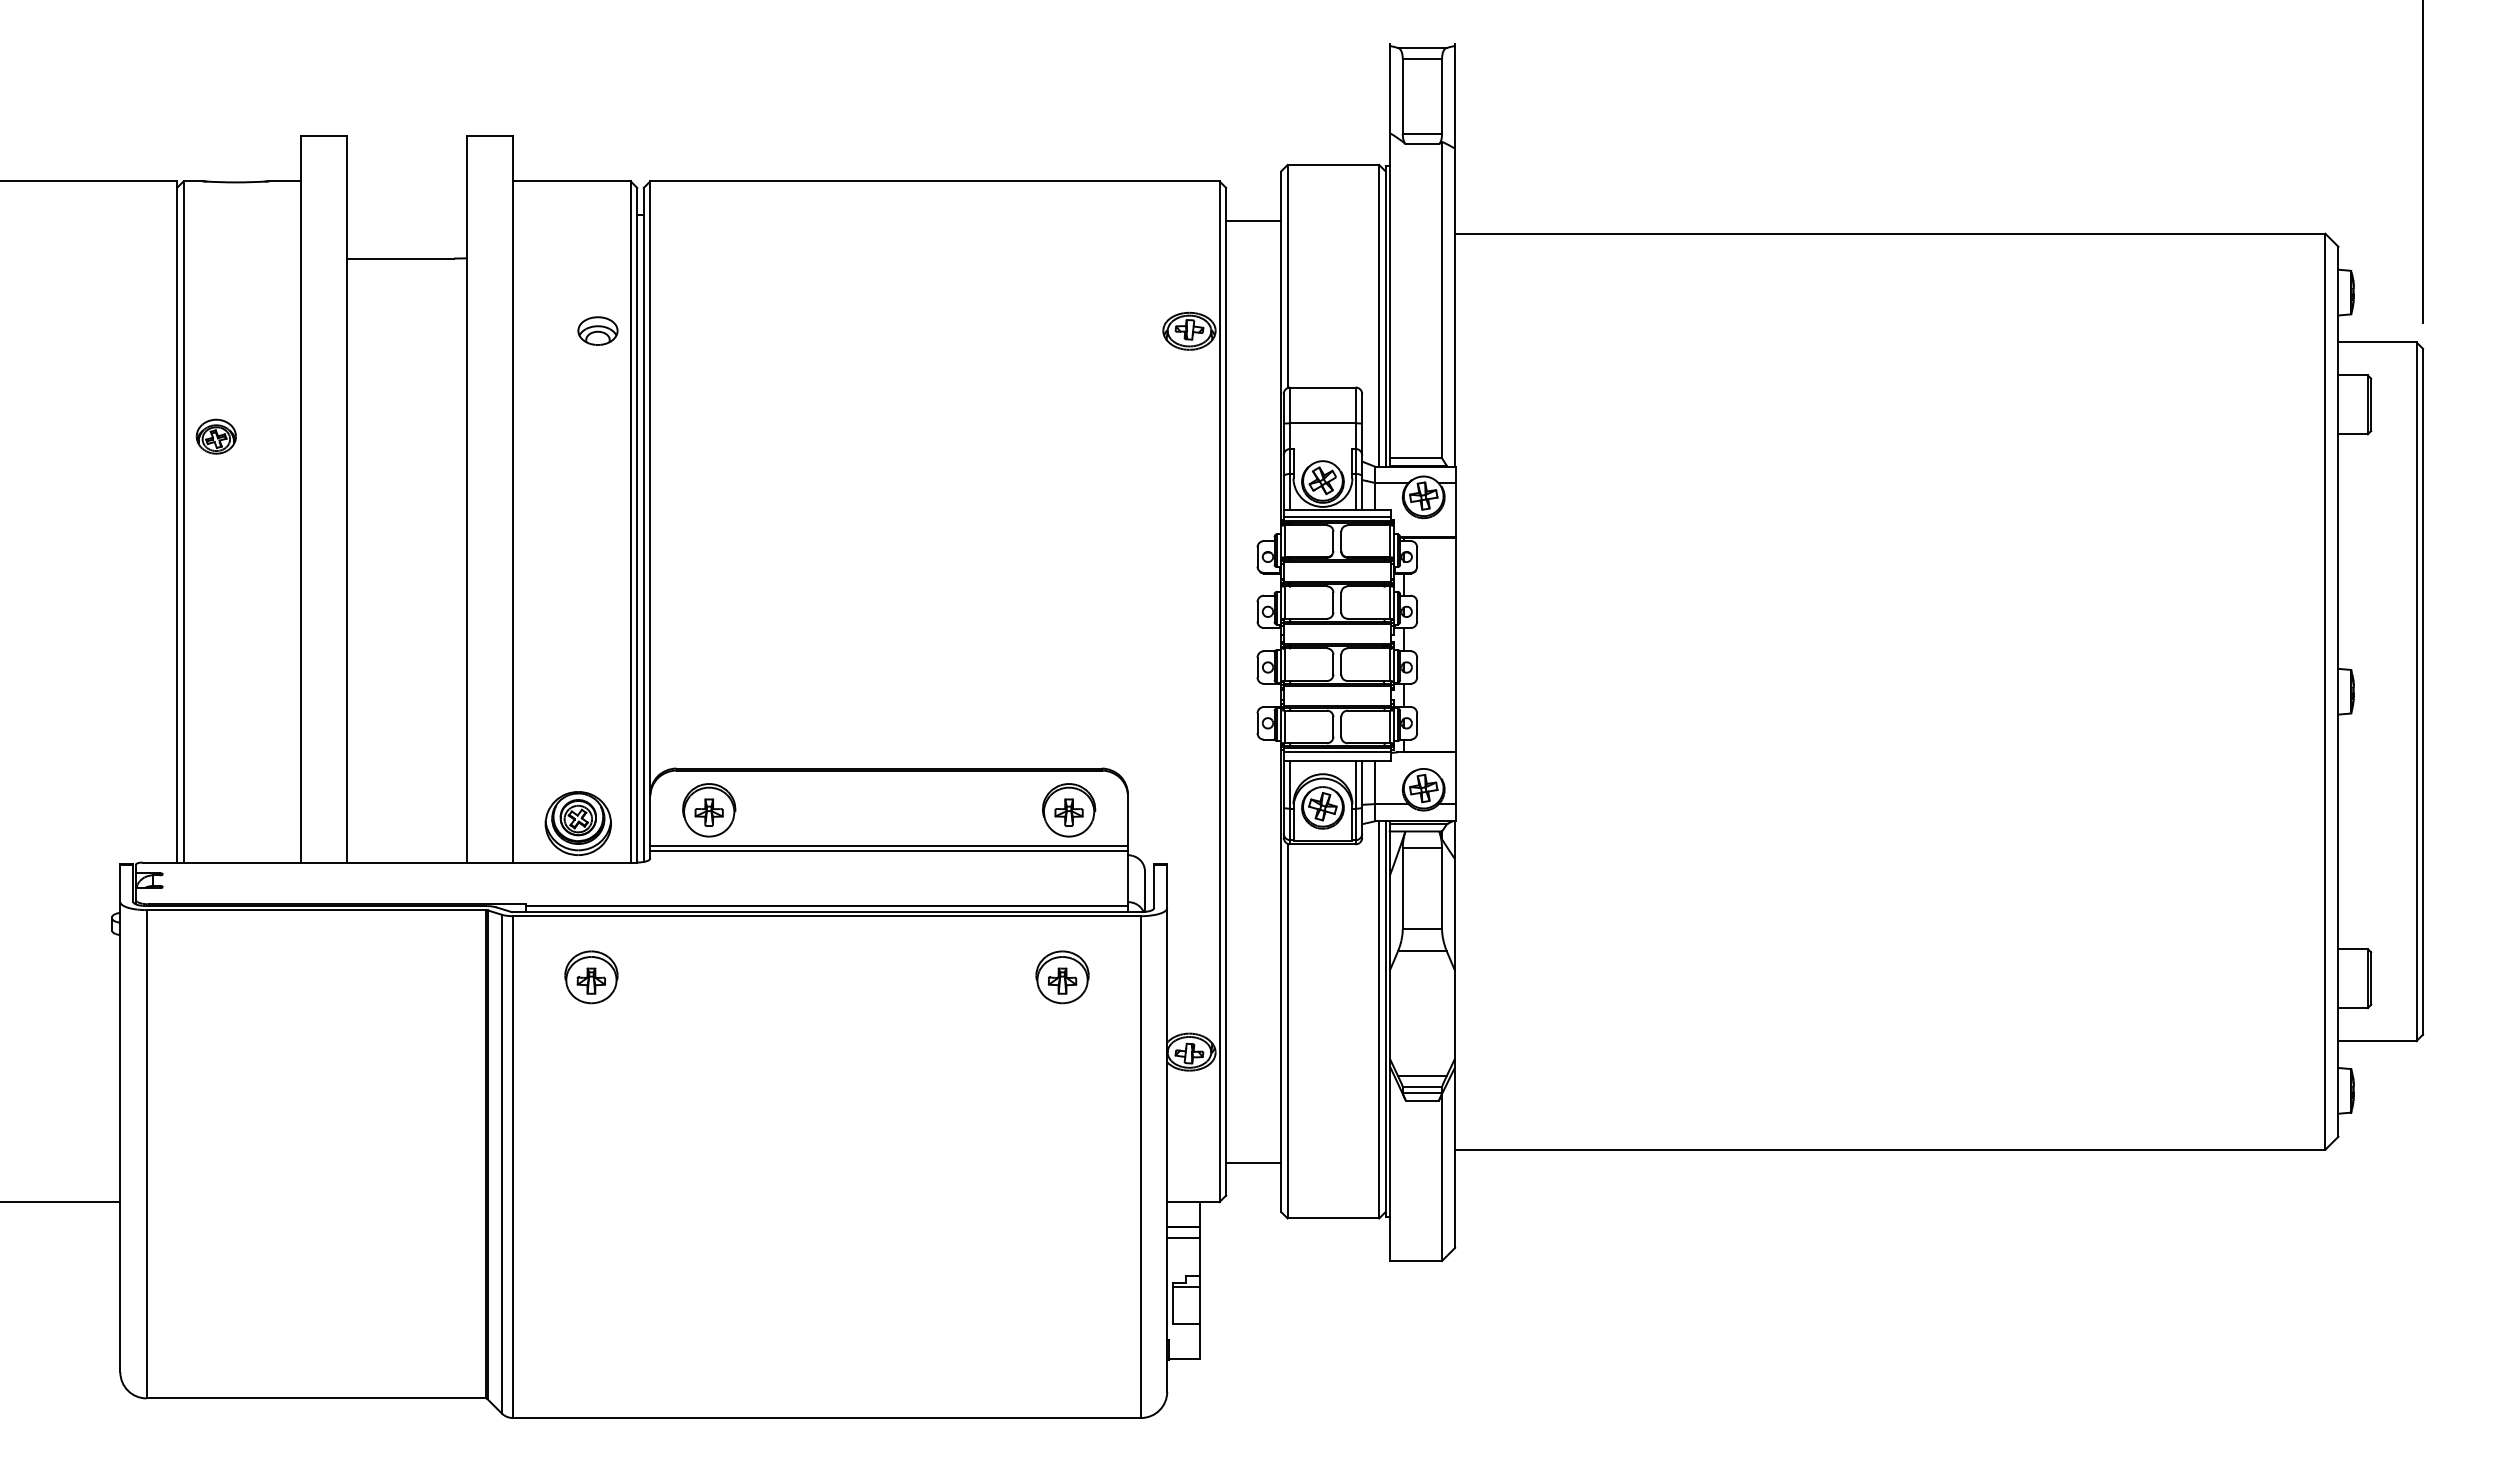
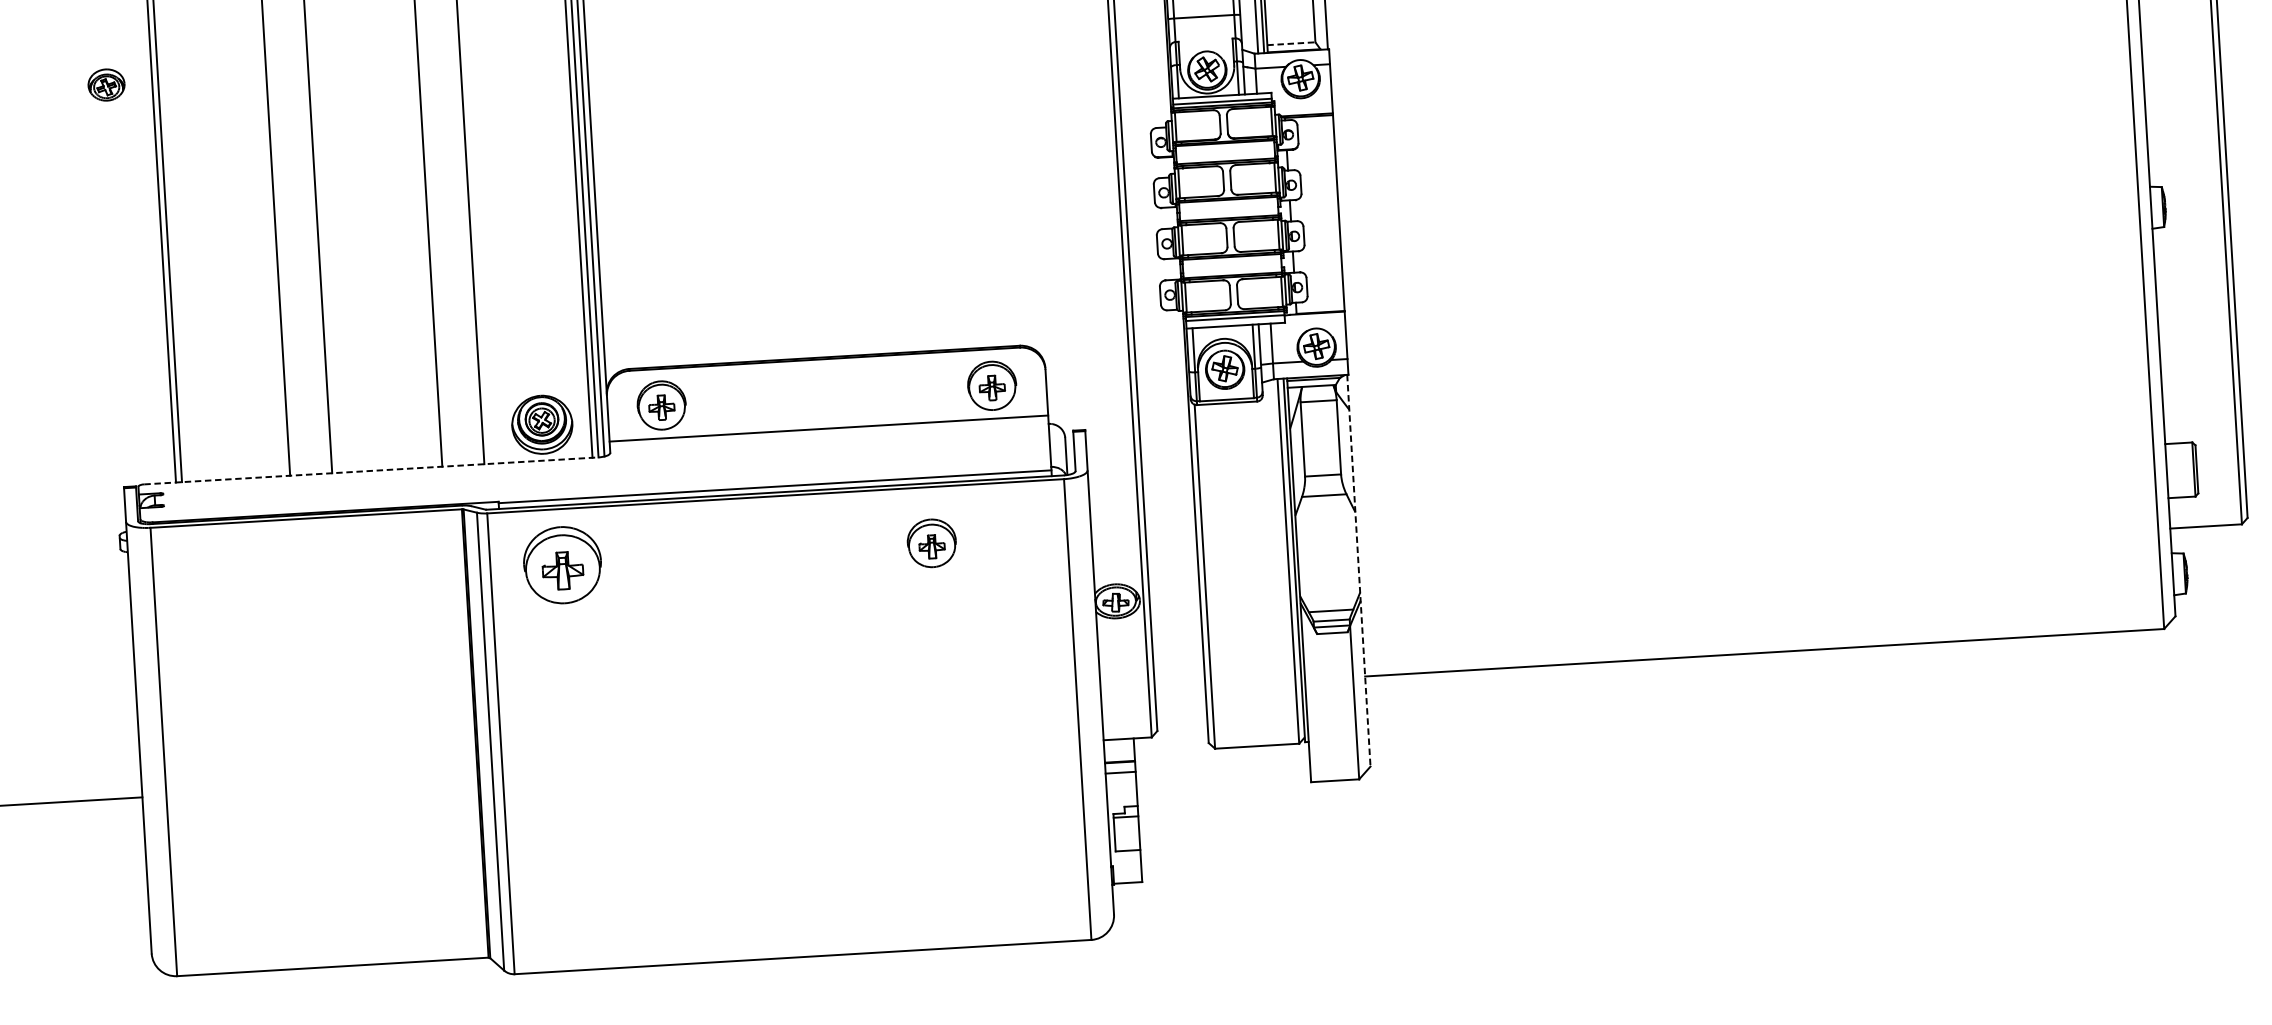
part: (215, 436) -> (105, 84), moved
line: (1416, 458) -> (1291, 43), solid -> dashed
line: (888, 850) -> (828, 432), removed
line: (390, 862) -> (371, 470), solid -> dashed
part: (591, 977) -> (562, 565), size x1.6
part: (1062, 977) -> (931, 543), moved
line: (1455, 1035) -> (1359, 571), solid -> dashed
line: (1253, 1162) -> (1180, 699), removed

